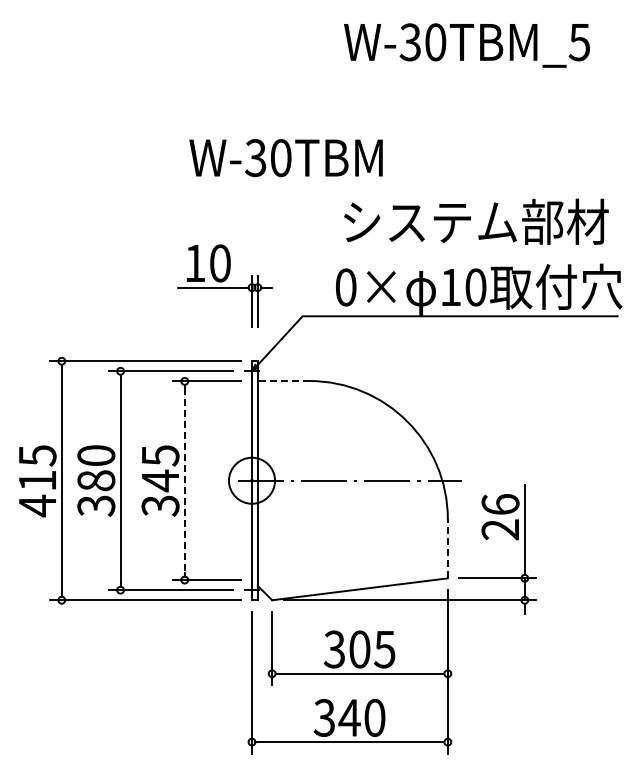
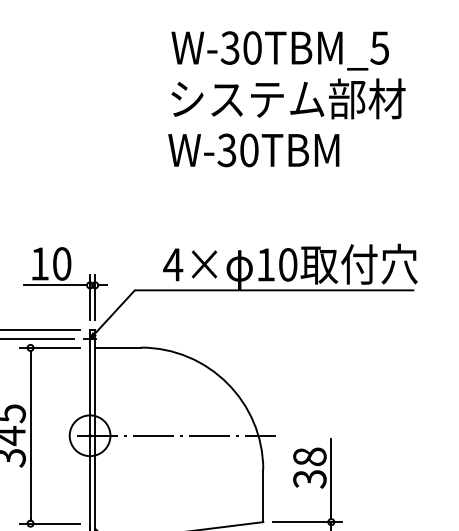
text: (285, 158) -> (253, 150), moved
text: (476, 221) -> (288, 98), moved
part: (224, 285) -> (65, 283), moved
text: (345, 287) -> (172, 264), 0× -> 4×
line: (283, 381) -> (117, 348), dashed -> solid
line: (184, 481) -> (30, 436), dashed -> solid
text: (500, 517) -> (309, 468), 26 -> 38
line: (447, 548) -> (262, 495), dashed -> solid

